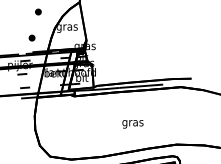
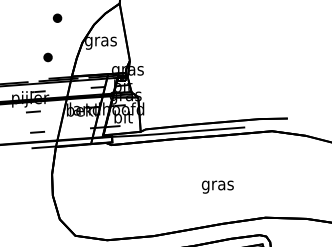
text: (132, 124) -> (217, 187), moved

